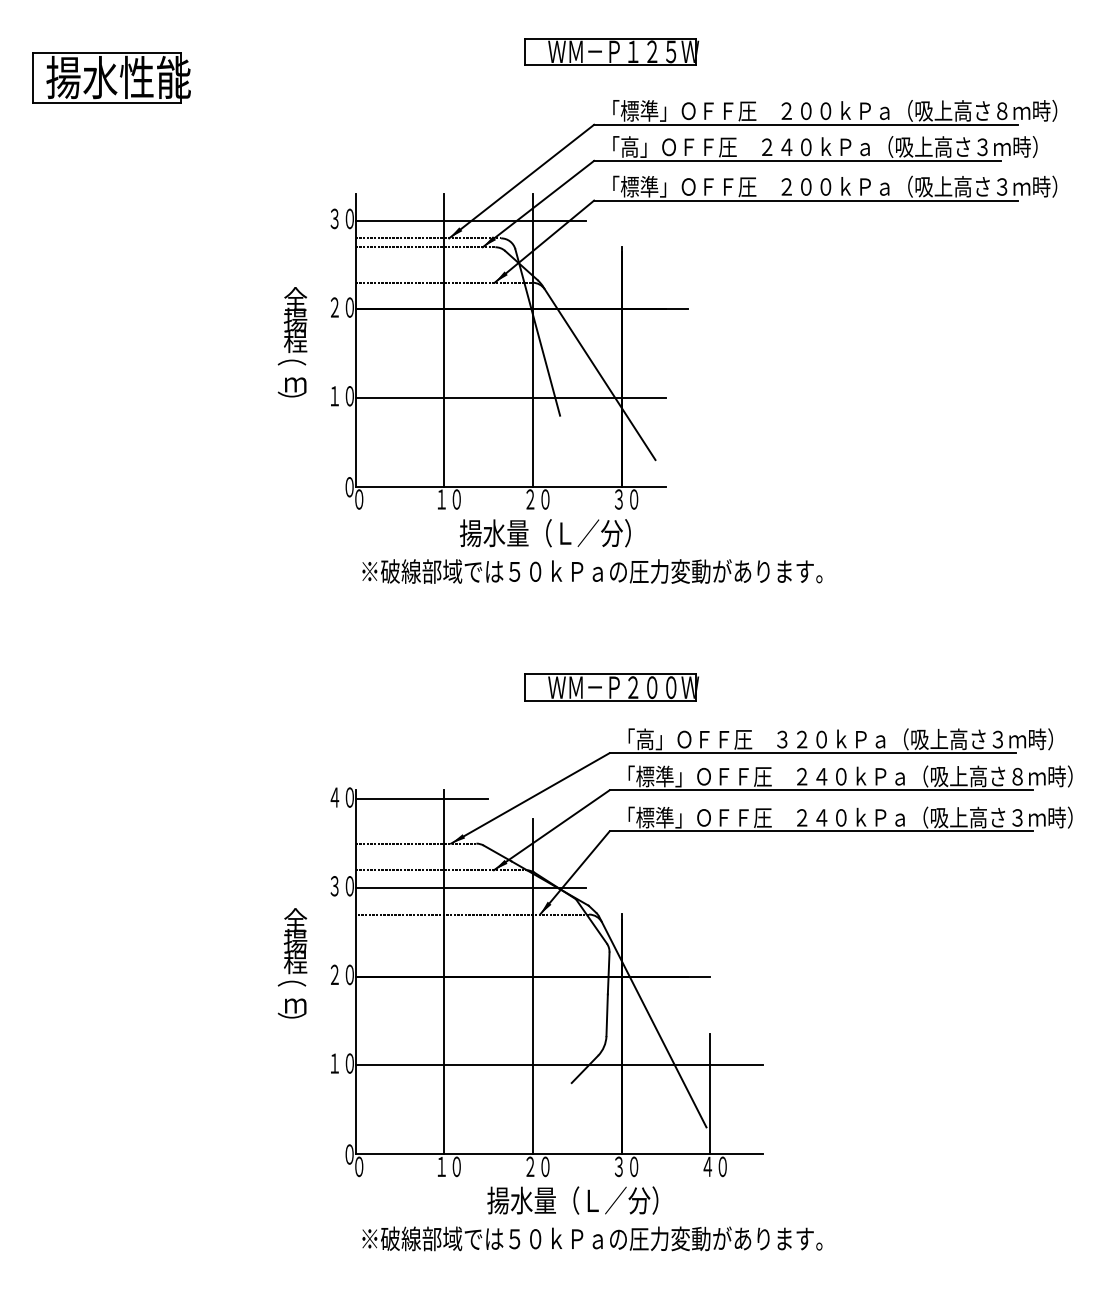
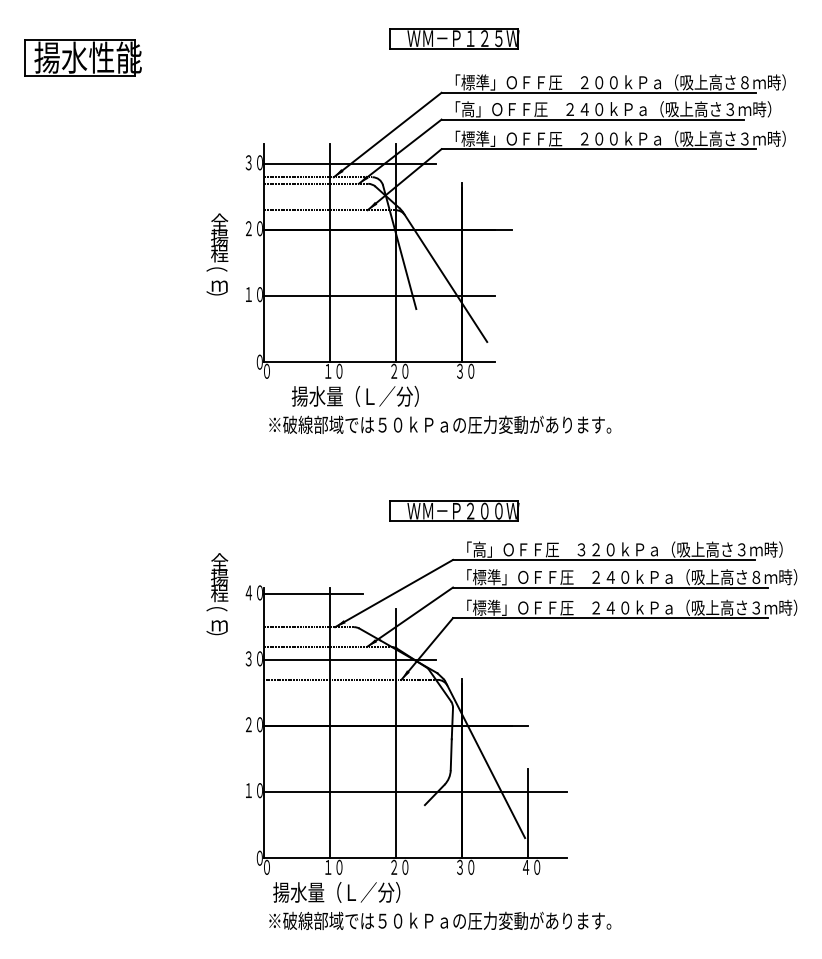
text: (544, 533) -> (354, 396), moved
text: (292, 963) -> (217, 594), moved
text: (572, 1200) -> (336, 892), moved

